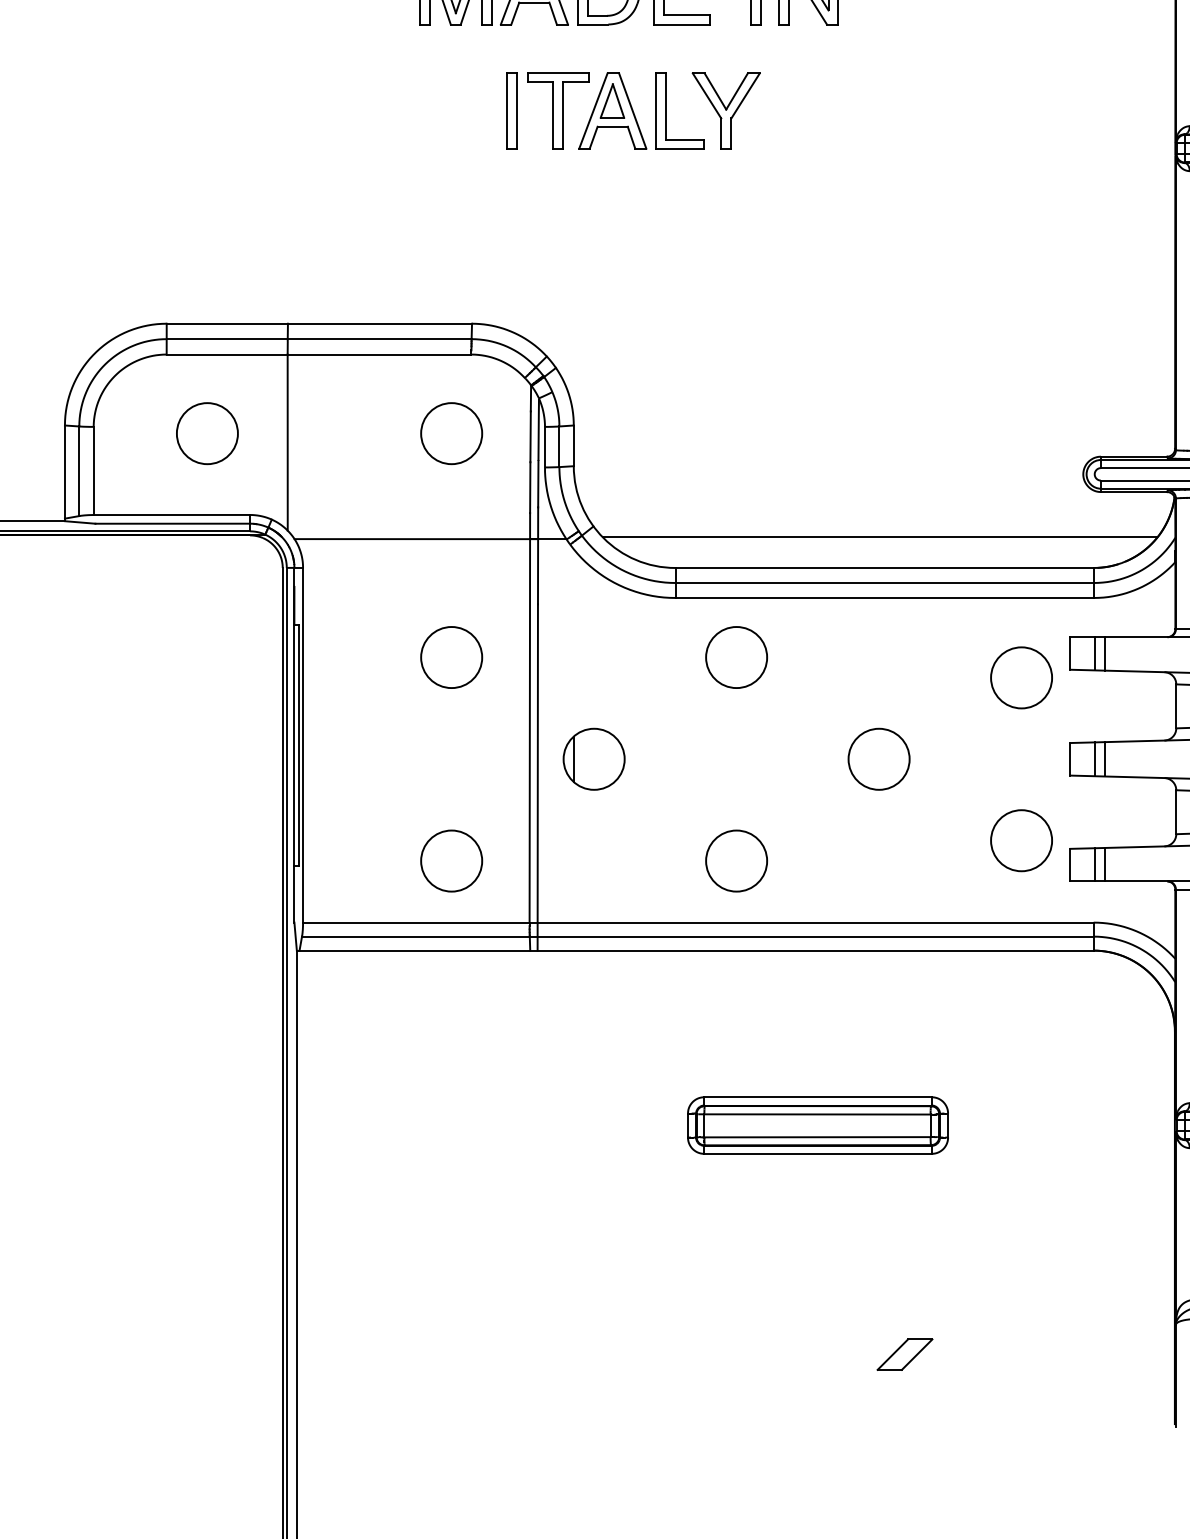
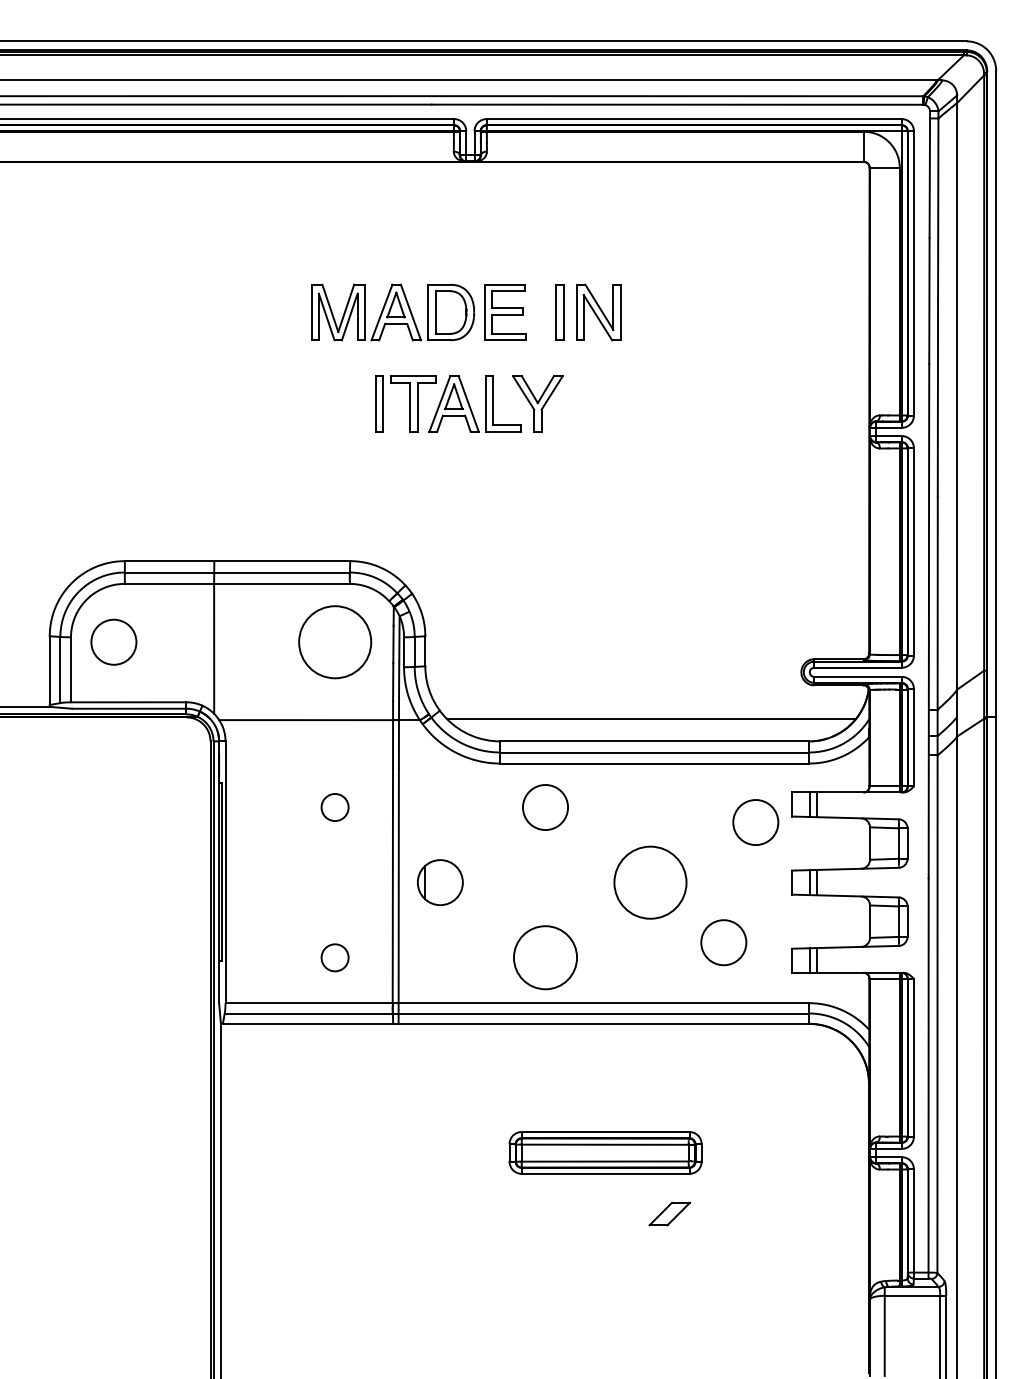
circle: (206, 432) -> (113, 641), moved
circle: (450, 432) -> (334, 641), size x1.6
circle: (450, 657) -> (334, 807), size x0.6
circle: (878, 759) -> (650, 882), size x1.6
circle: (1021, 840) -> (723, 942), moved
circle: (450, 860) -> (334, 957), size x0.6
circle: (736, 860) -> (545, 957), size x1.4
part: (904, 1353) -> (669, 1213), moved

